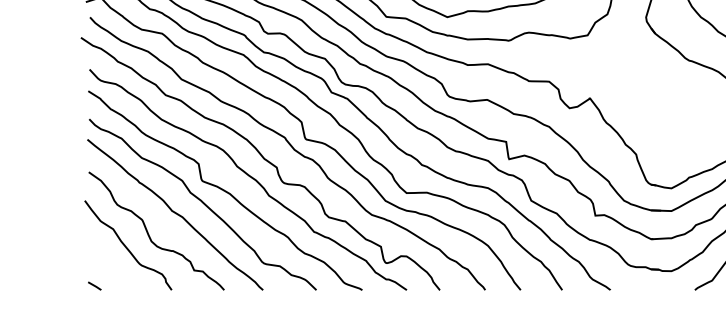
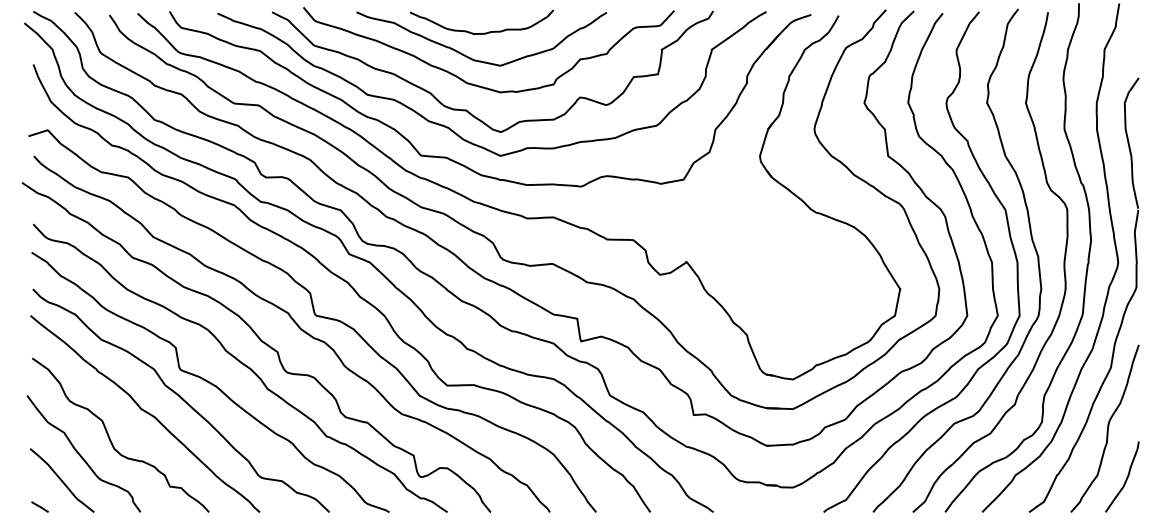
curve: (111, 265) -> (61, 480), added

